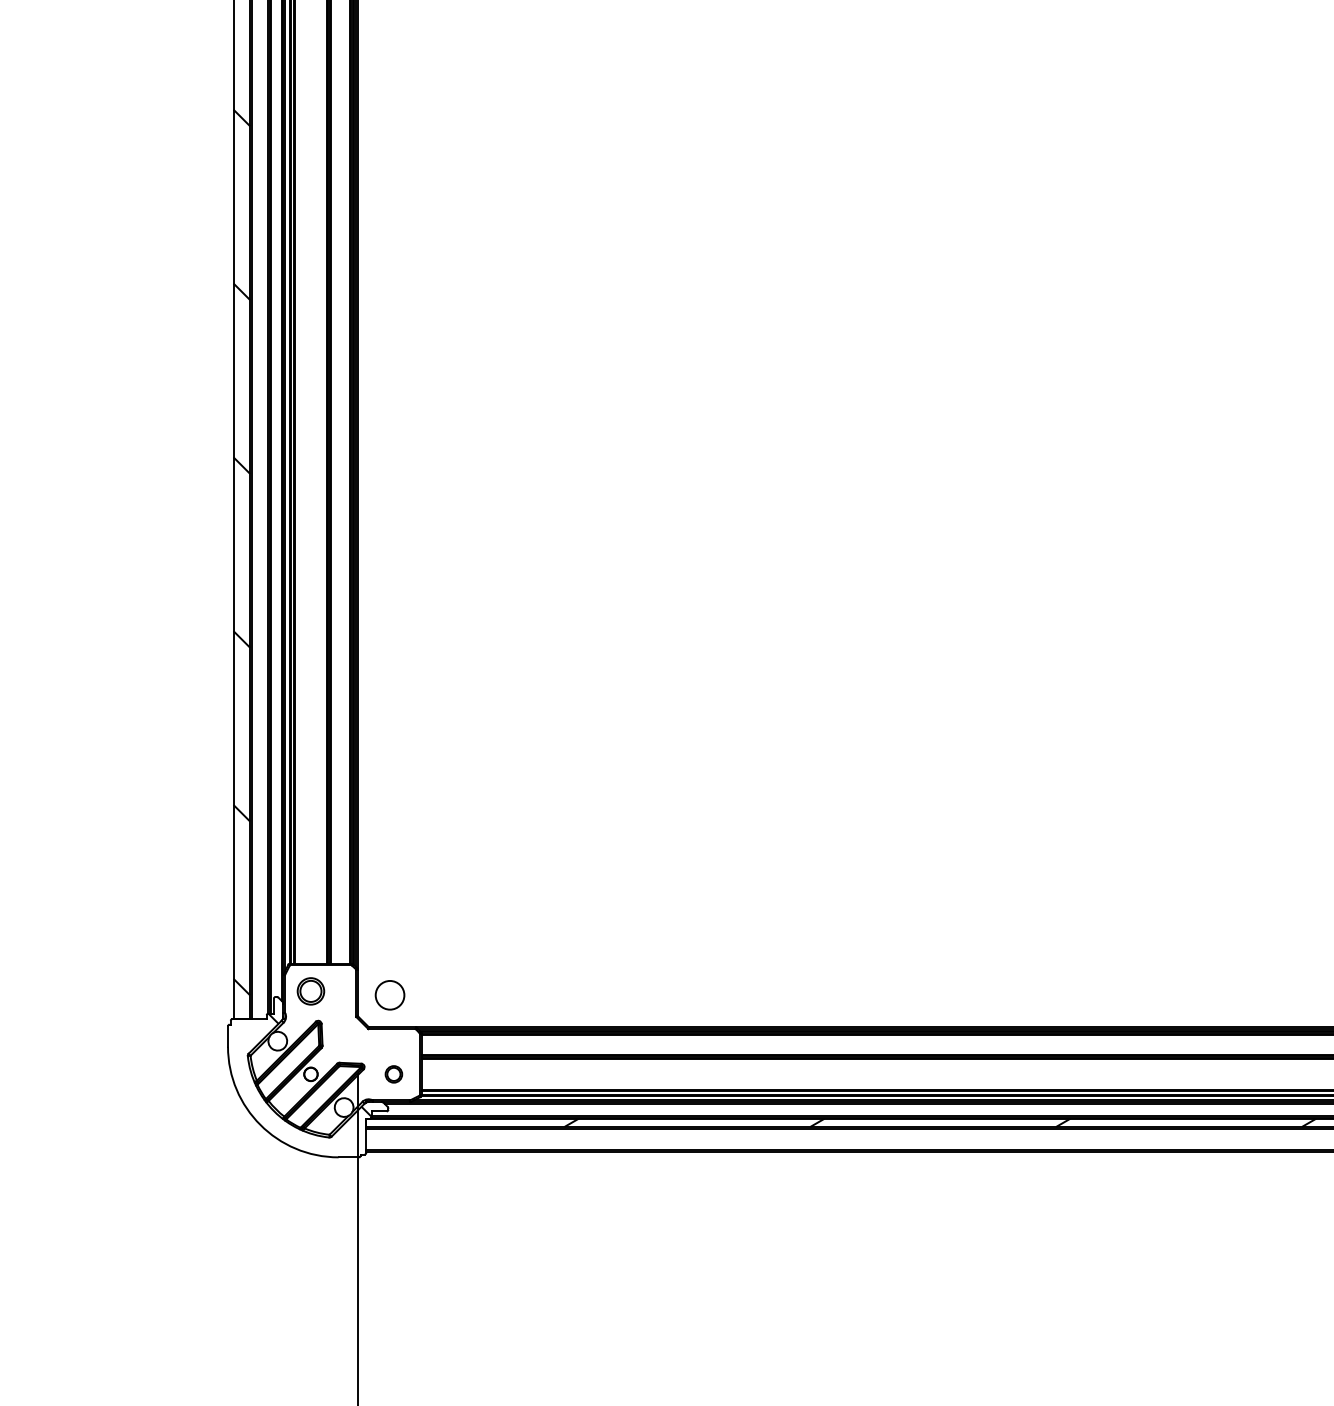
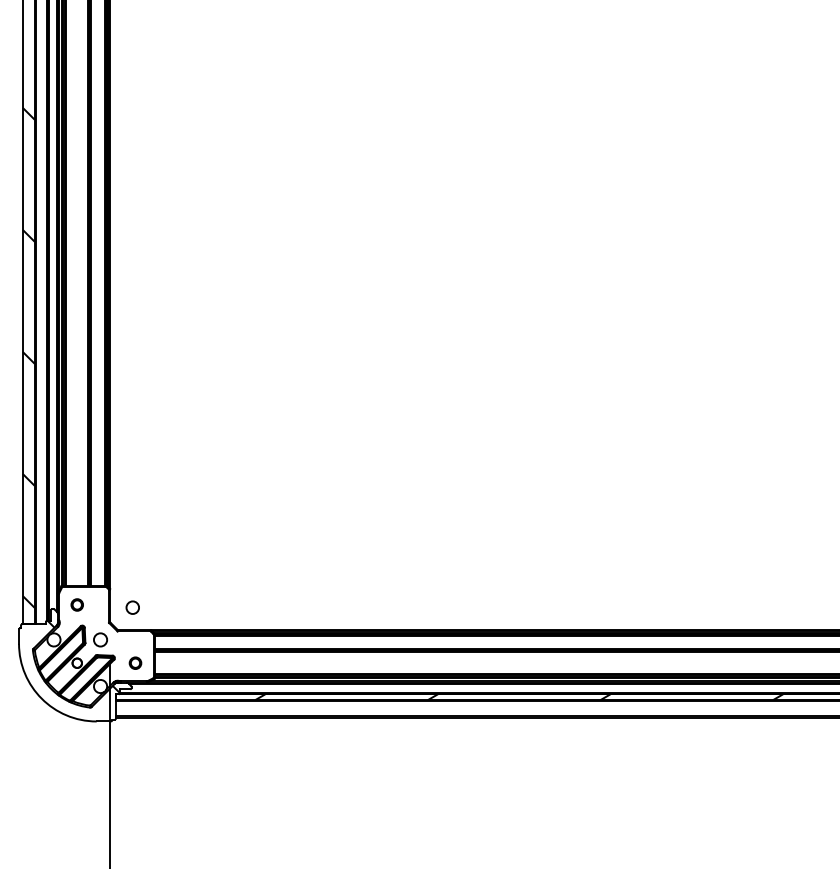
part: (310, 991) -> (76, 605), size x0.62
circle: (390, 995) -> (133, 607), size x0.62
circle: (343, 1040) -> (100, 639), added

